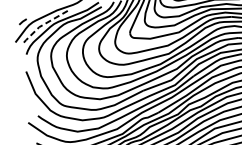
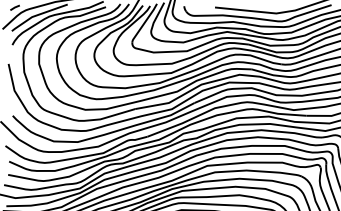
line: (43, 24) -> (37, 15), dashed -> solid

